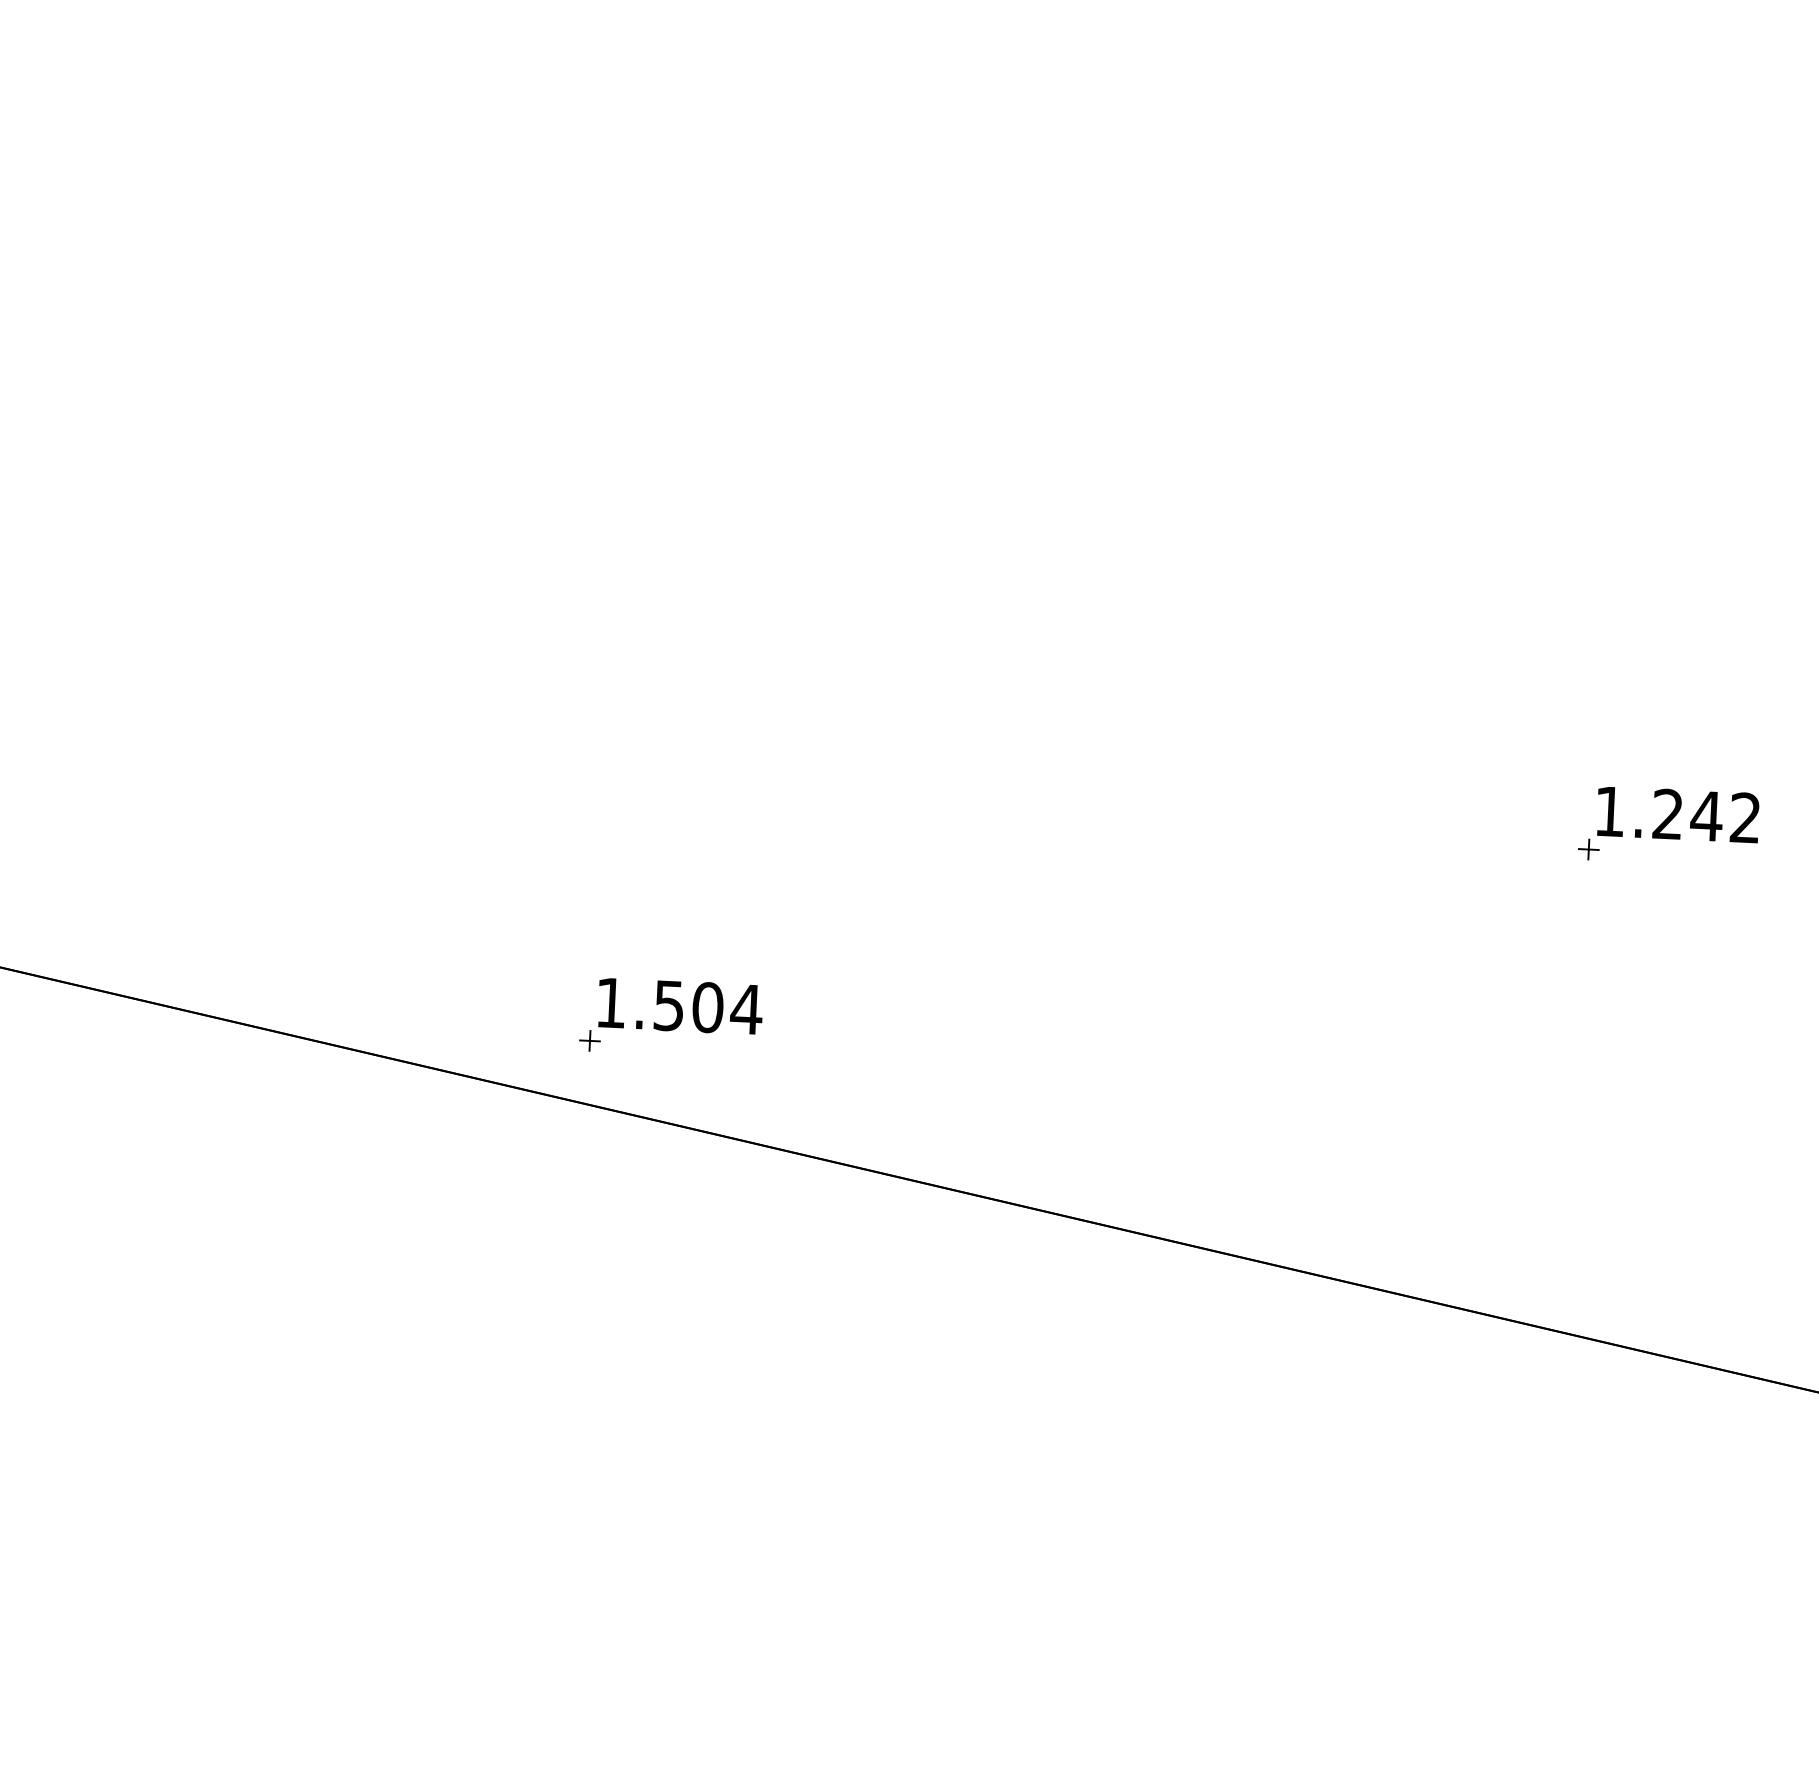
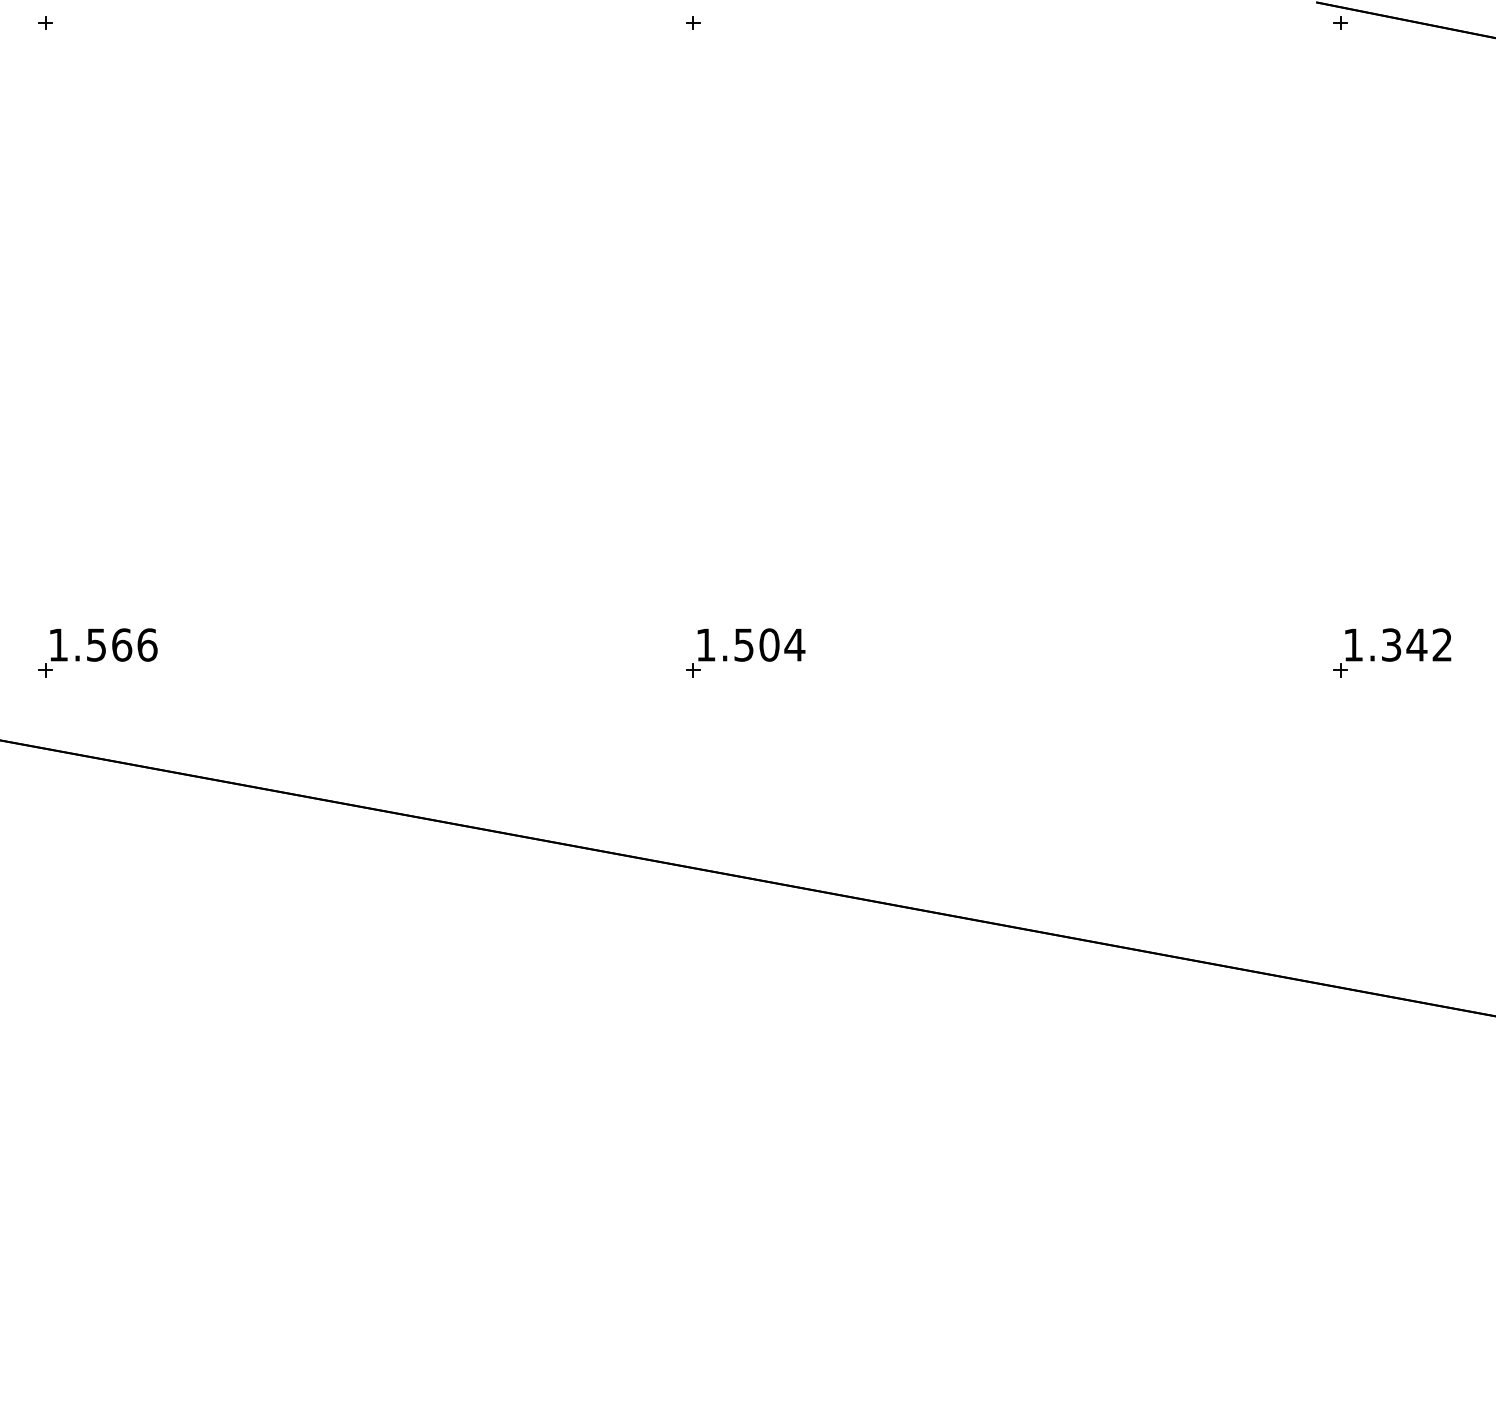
text: (1667, 813) -> (1391, 644), 1.242 -> 1.342
part: (670, 1017) -> (745, 652), moved

